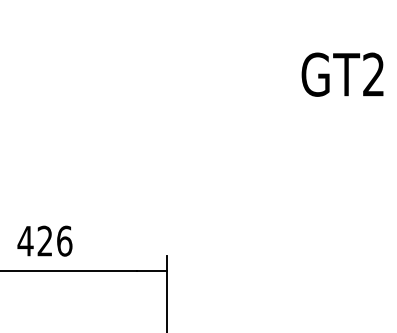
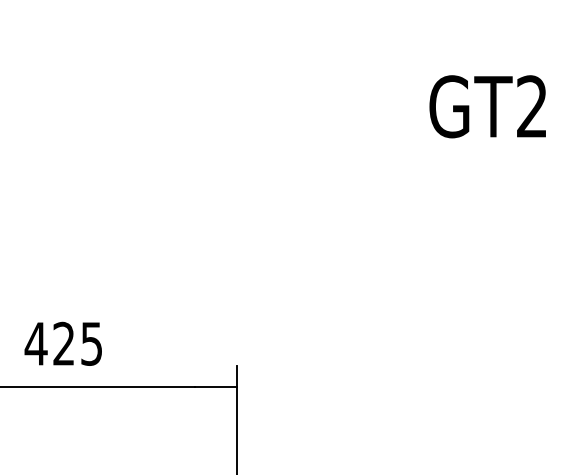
text: (64, 240) -> (91, 343), 426 -> 425

